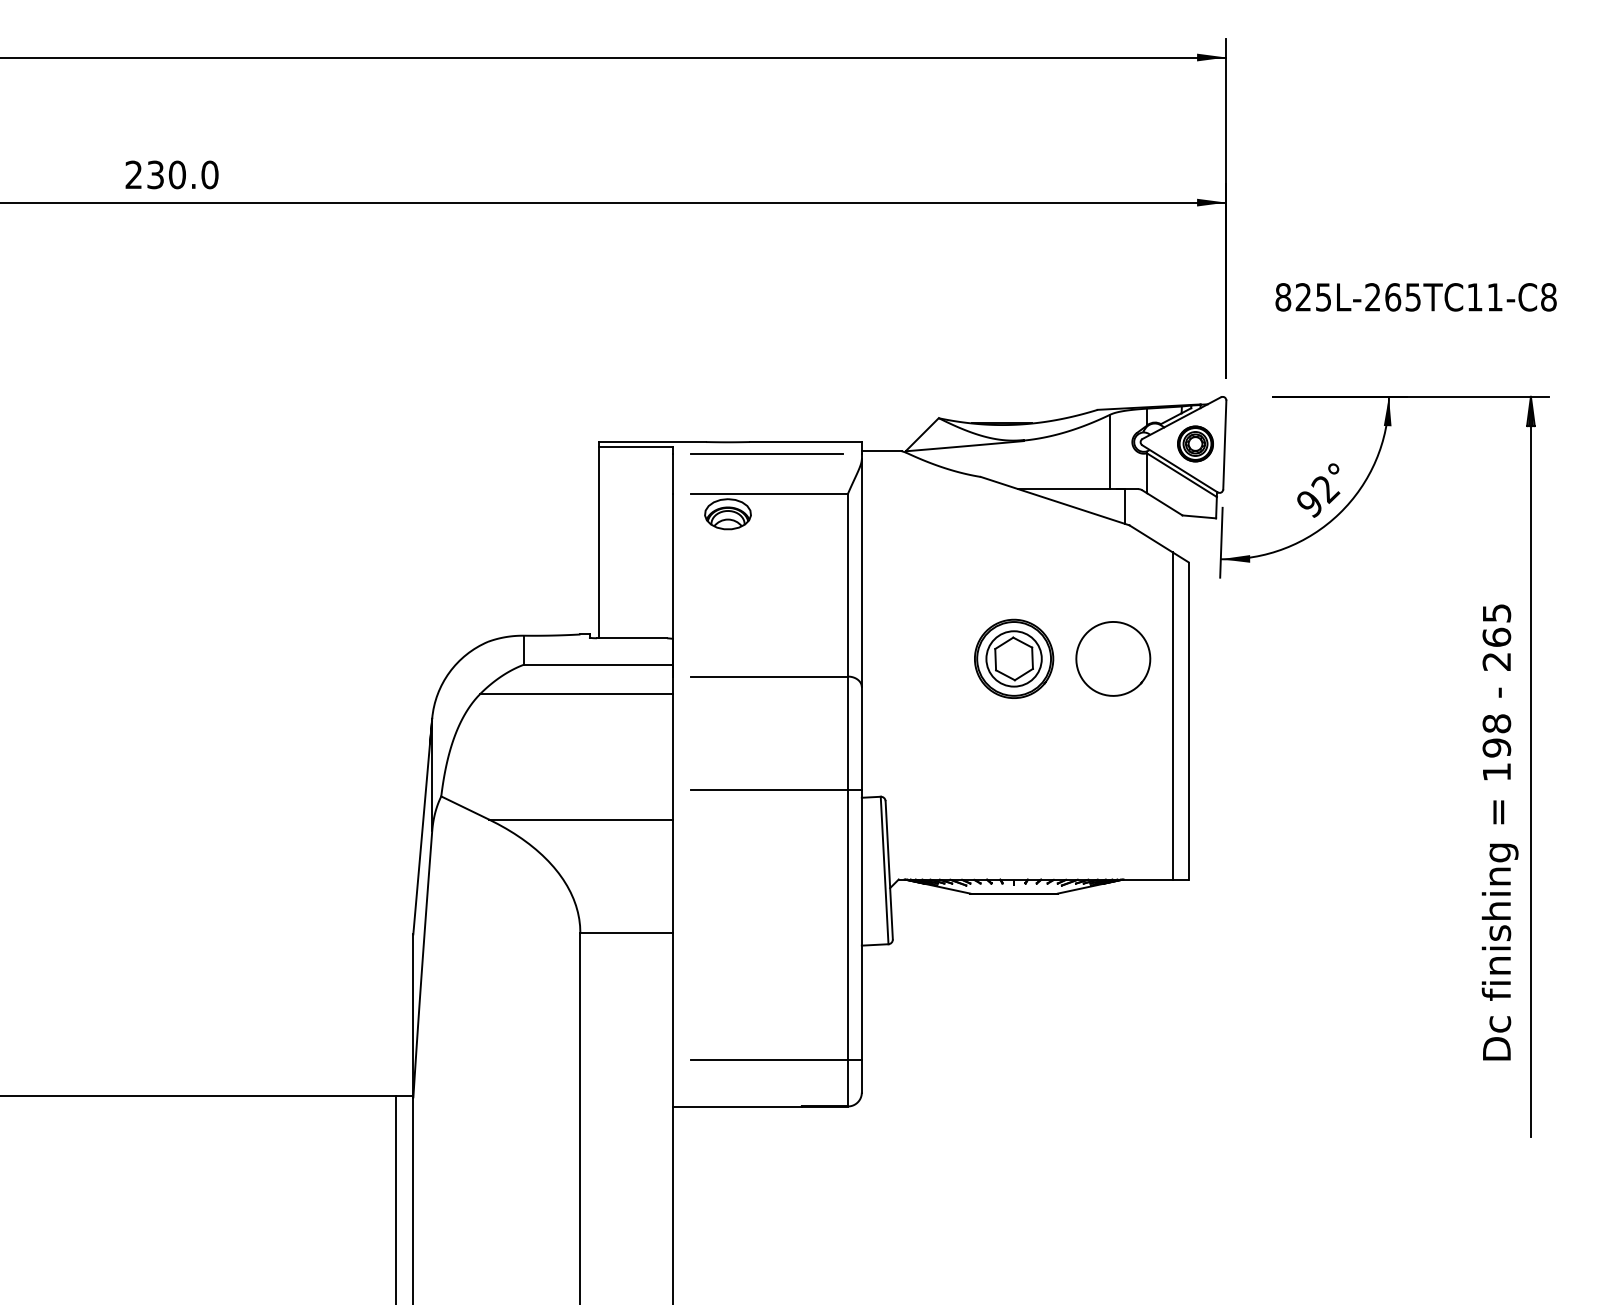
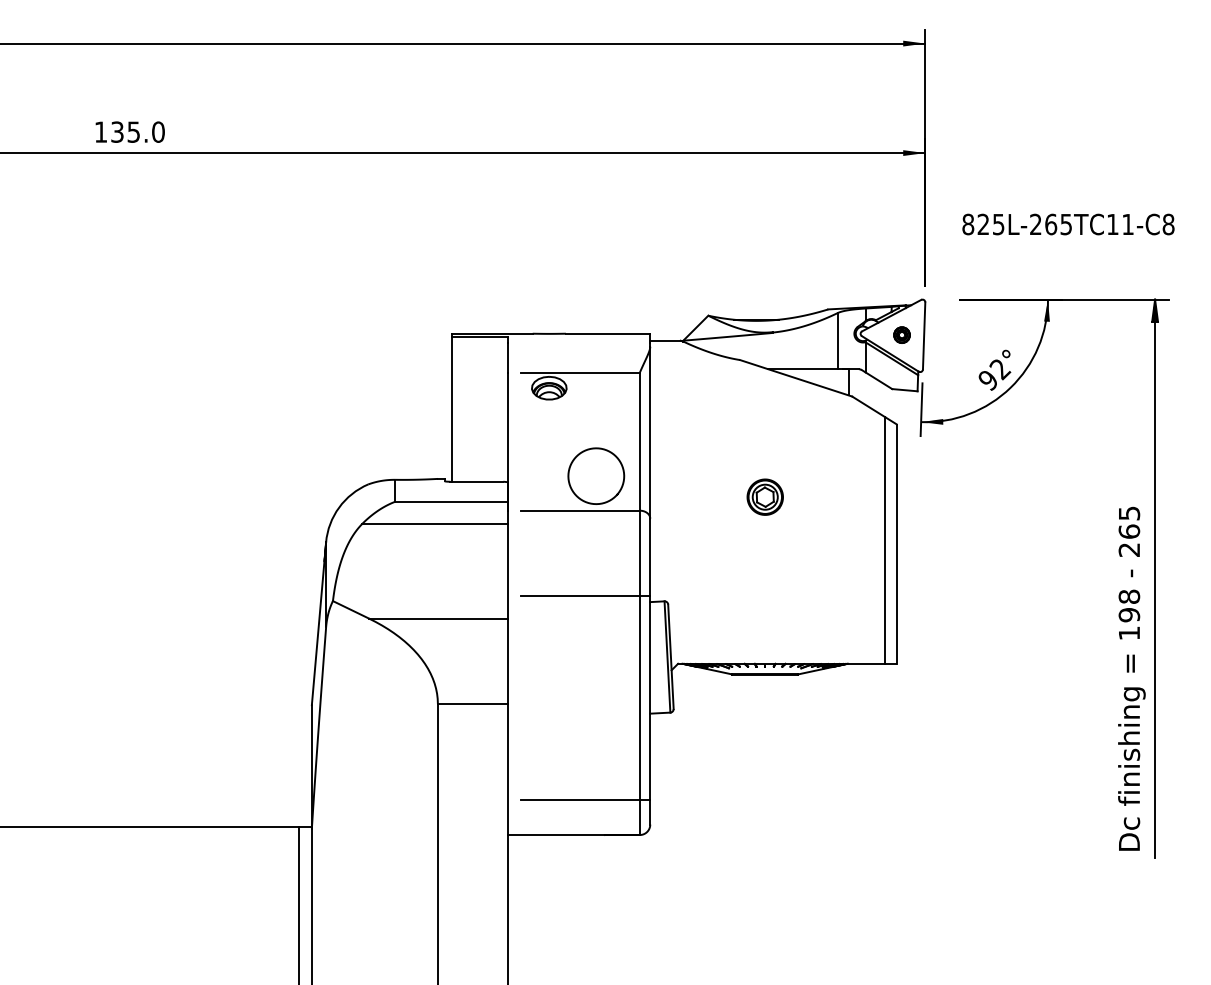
text: (155, 174) -> (117, 131), 230.0 -> 135.0
part: (1195, 443) -> (902, 334), size x0.6
line: (767, 453) -> (579, 342), removed
curve: (1122, 624) -> (603, 450), moved
part: (1014, 658) -> (765, 497), size x0.6
text: (1499, 832) -> (1131, 678), moved

